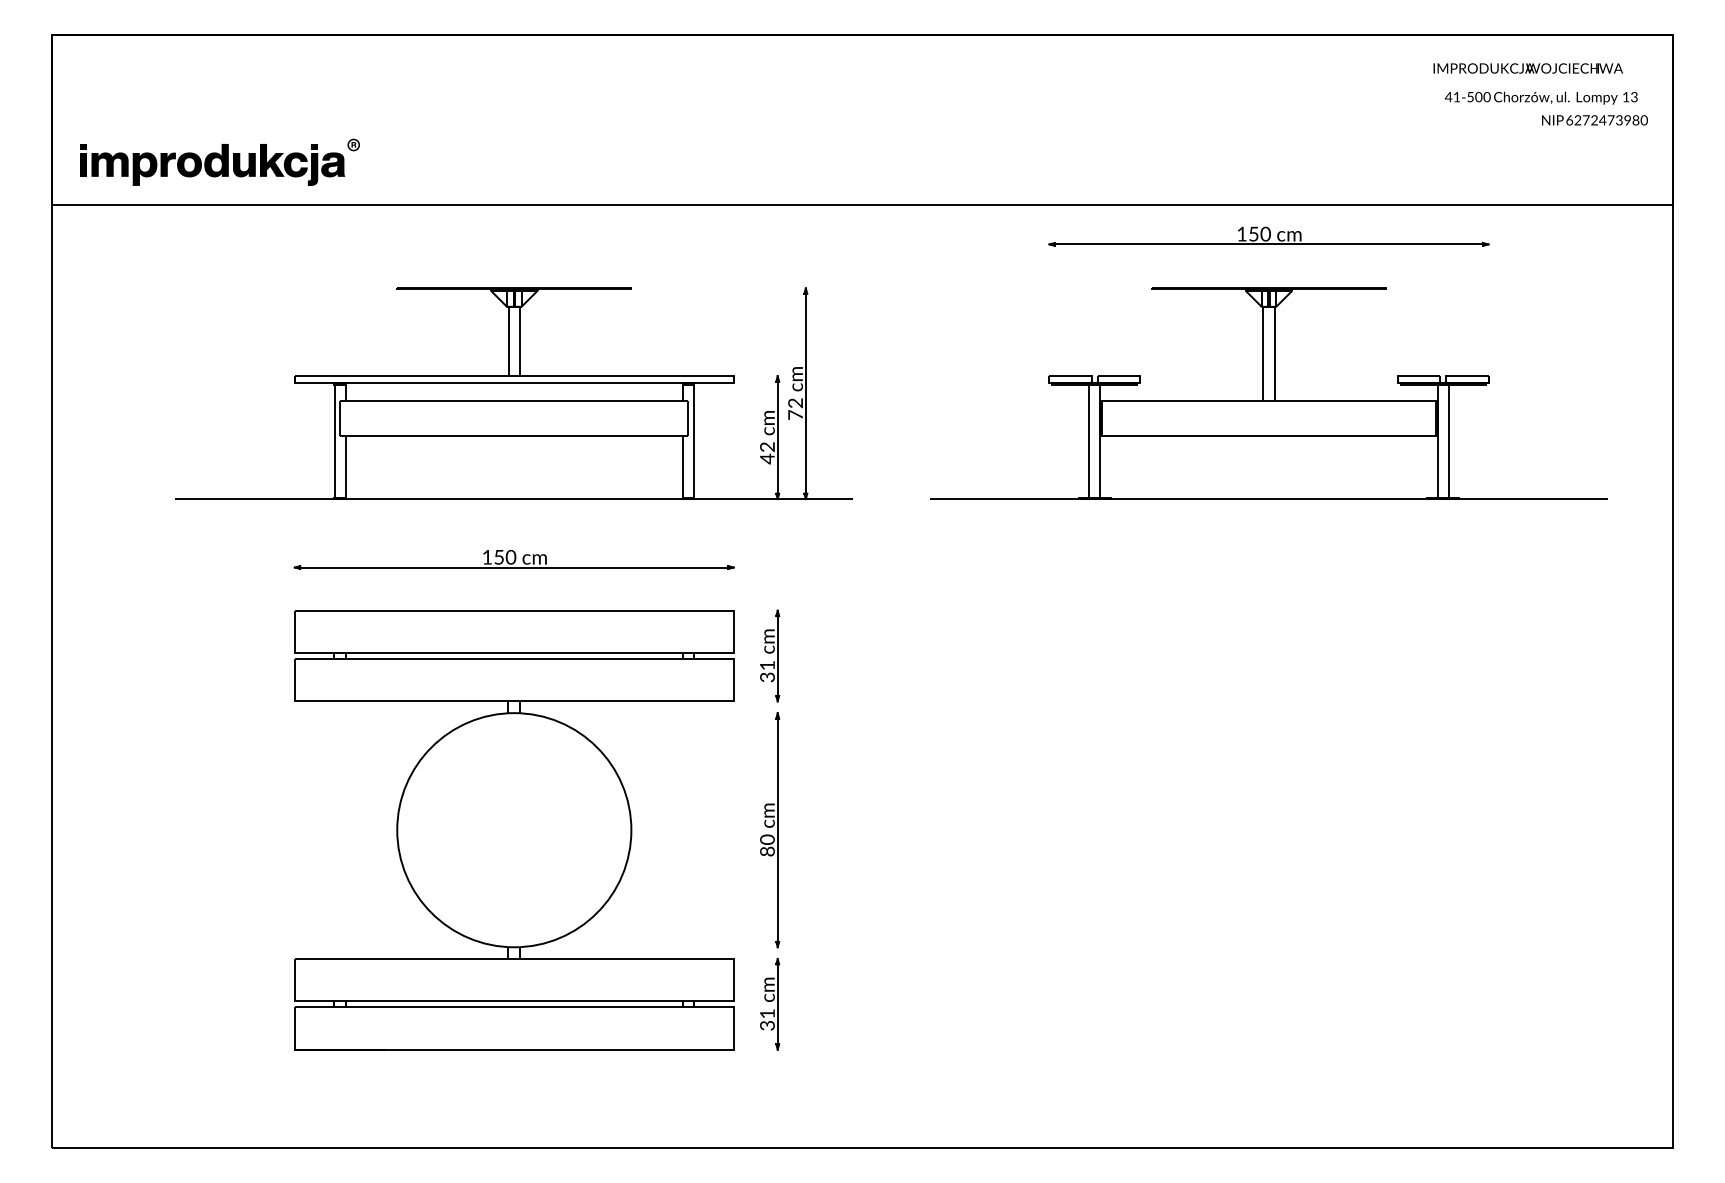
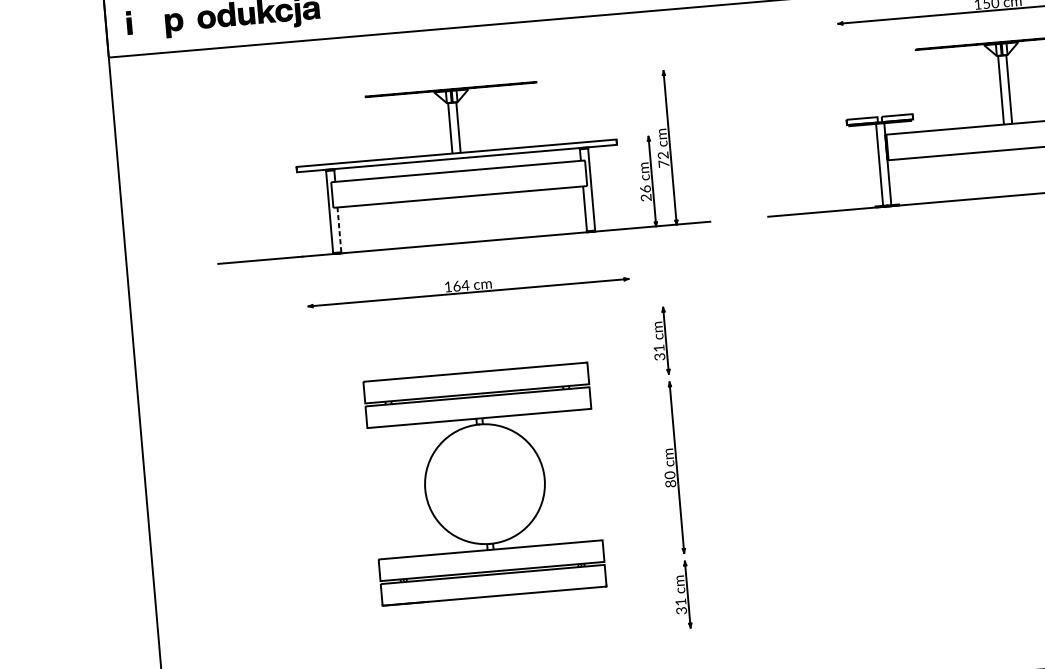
fill: (109, 164) -> (148, 24), removed
fill: (167, 164) -> (190, 20), removed
text: (767, 453) -> (645, 193), 42 -> 26
line: (345, 466) -> (339, 229), solid -> dashed
text: (505, 556) -> (461, 285), 150 -> 164
part: (514, 830) -> (485, 484), size x0.7

